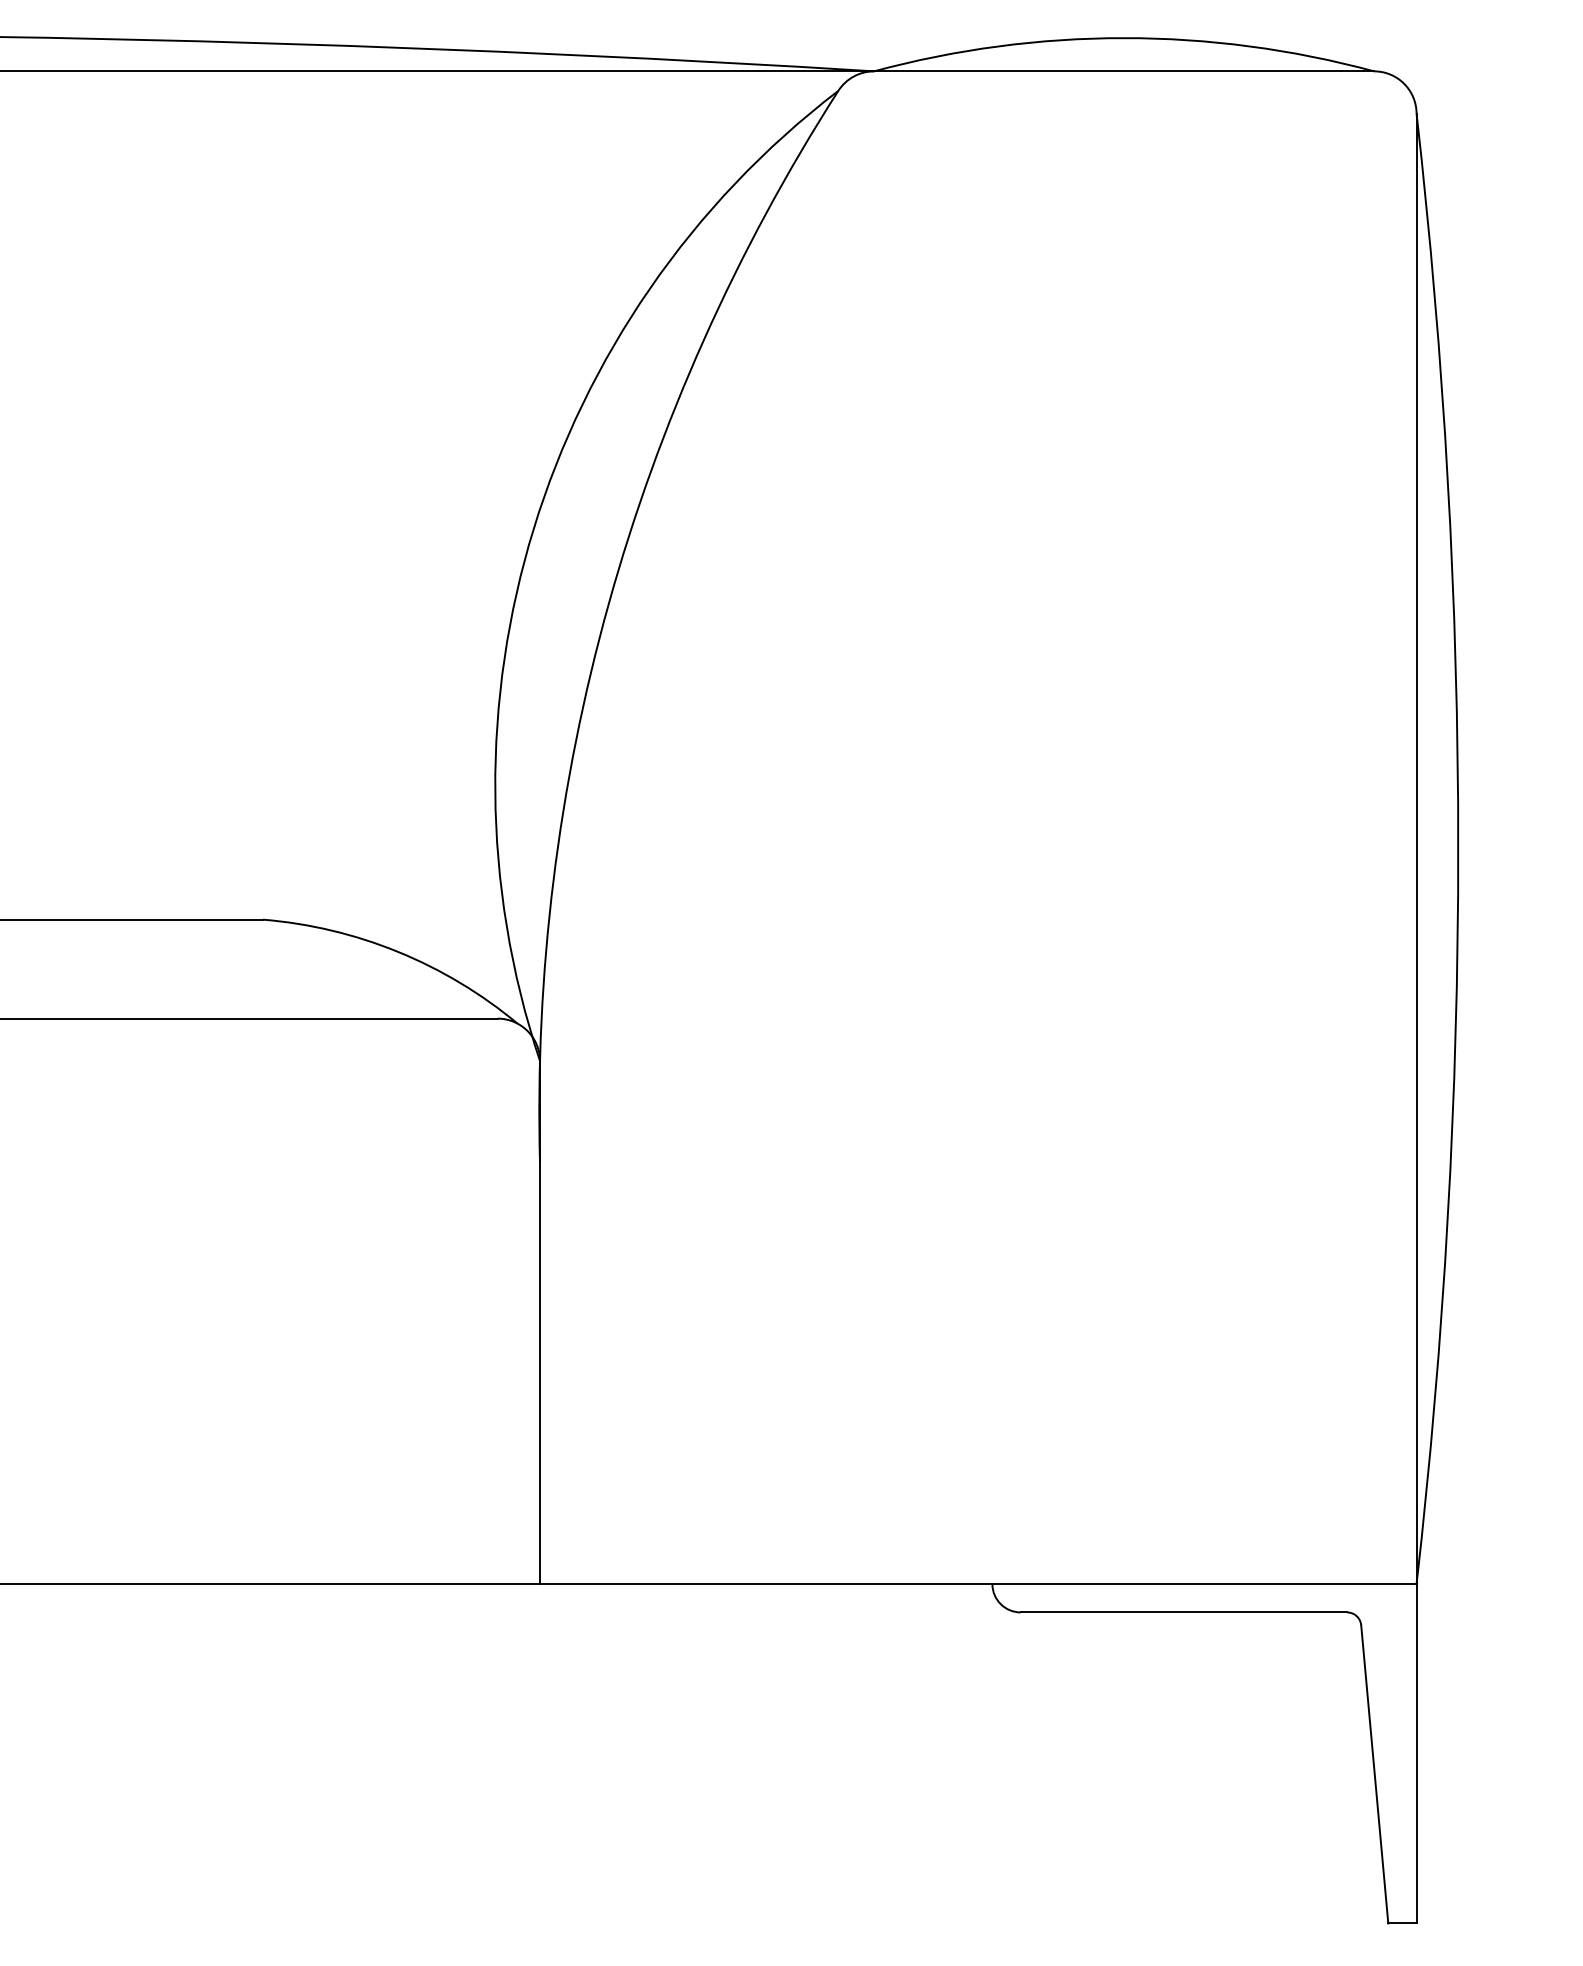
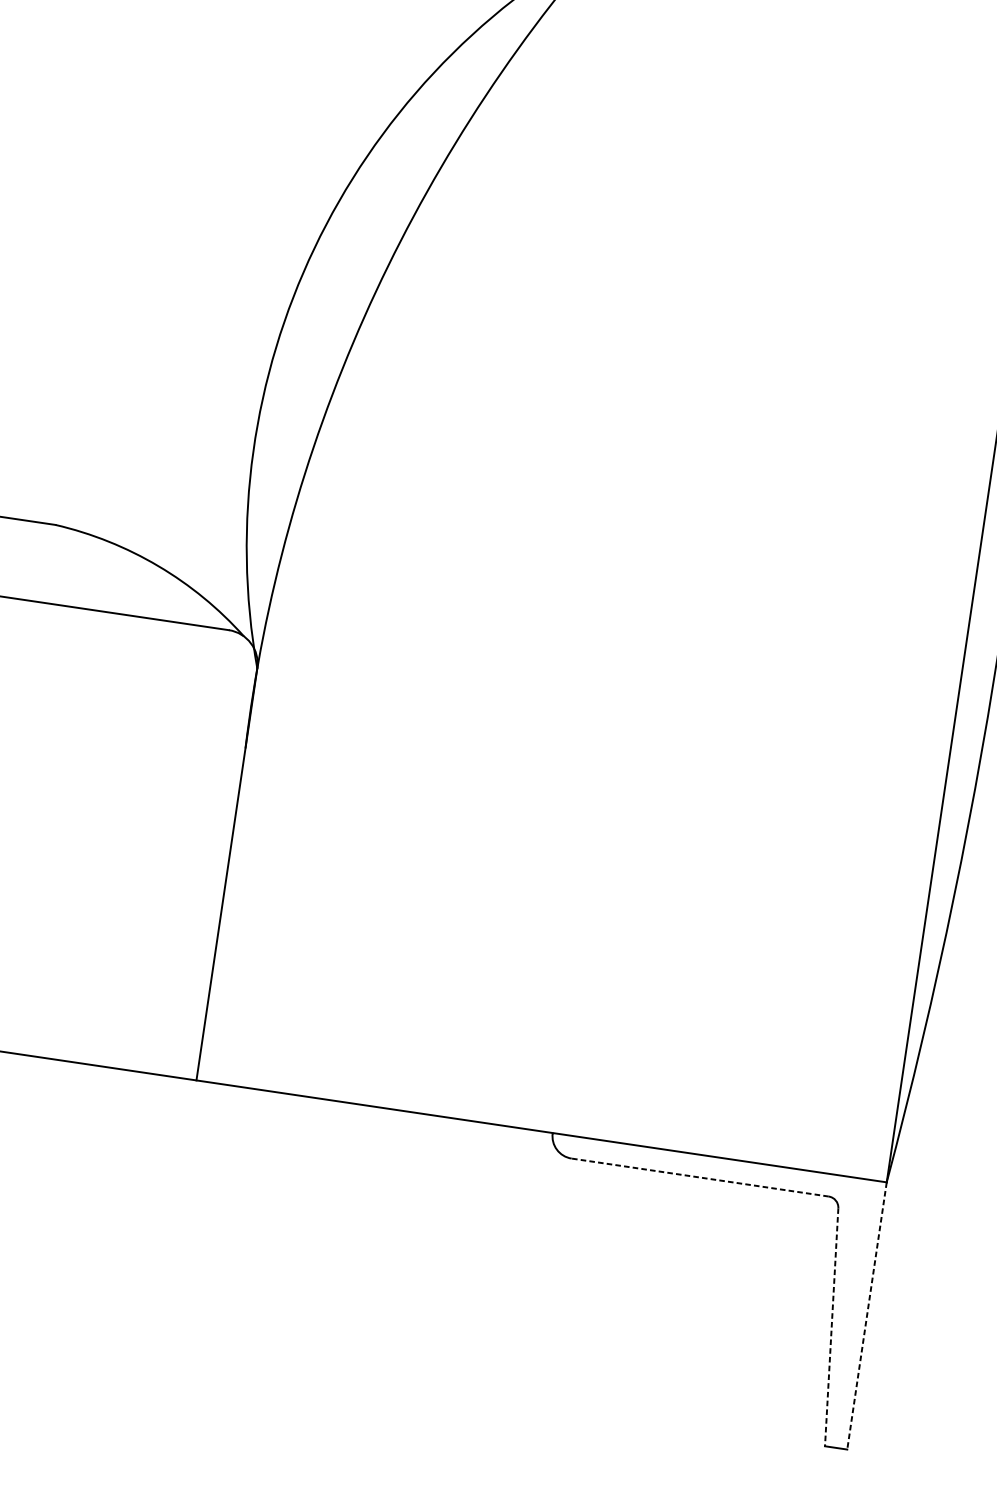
line: (1183, 1612) -> (699, 1177), solid -> dashed
line: (1416, 1753) -> (866, 1315), solid -> dashed
line: (1374, 1774) -> (831, 1327), solid -> dashed

